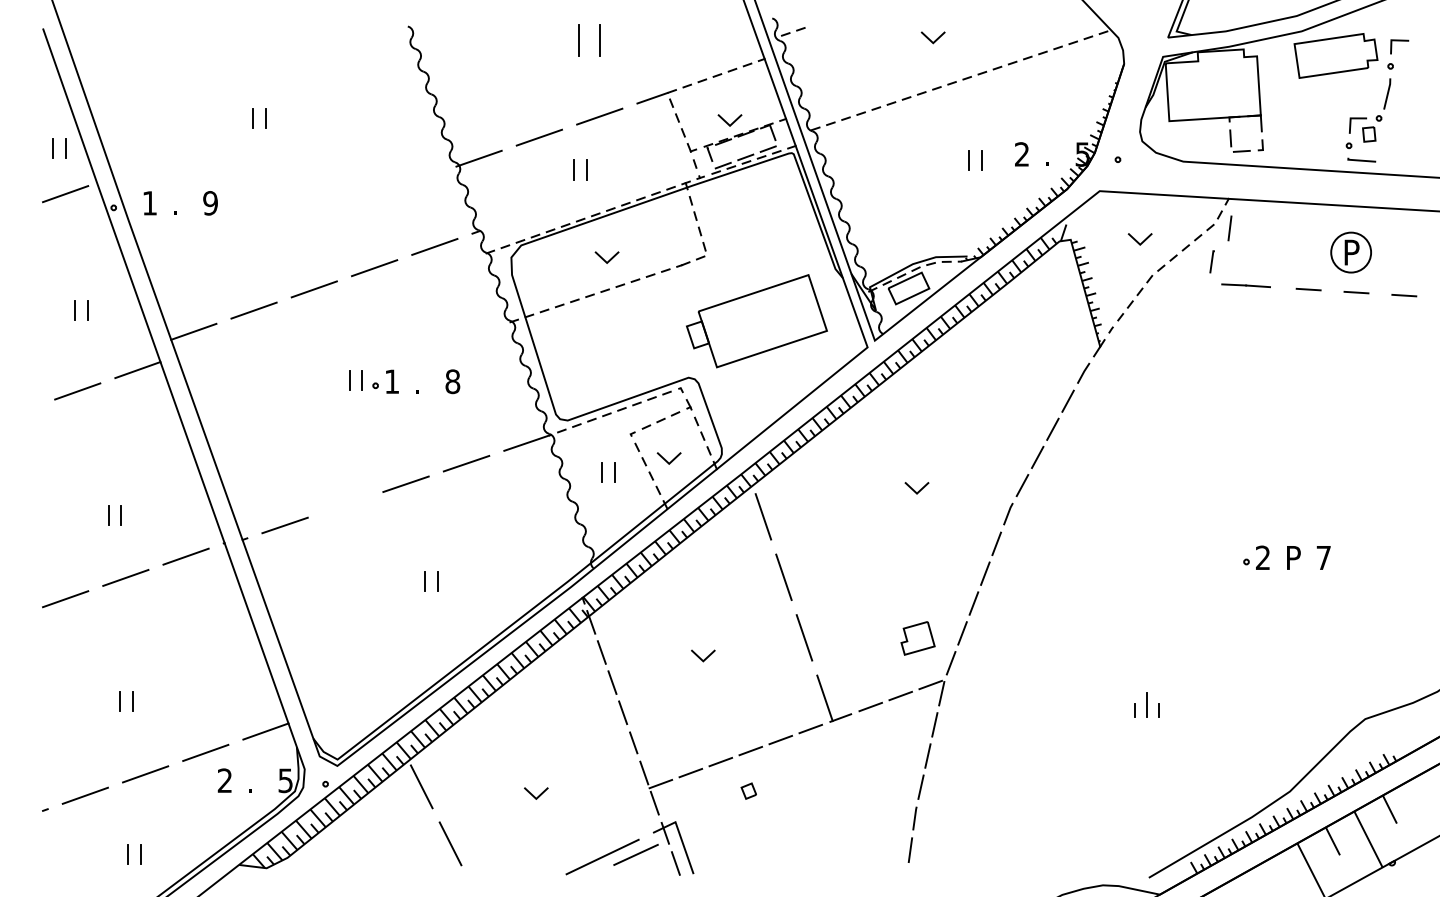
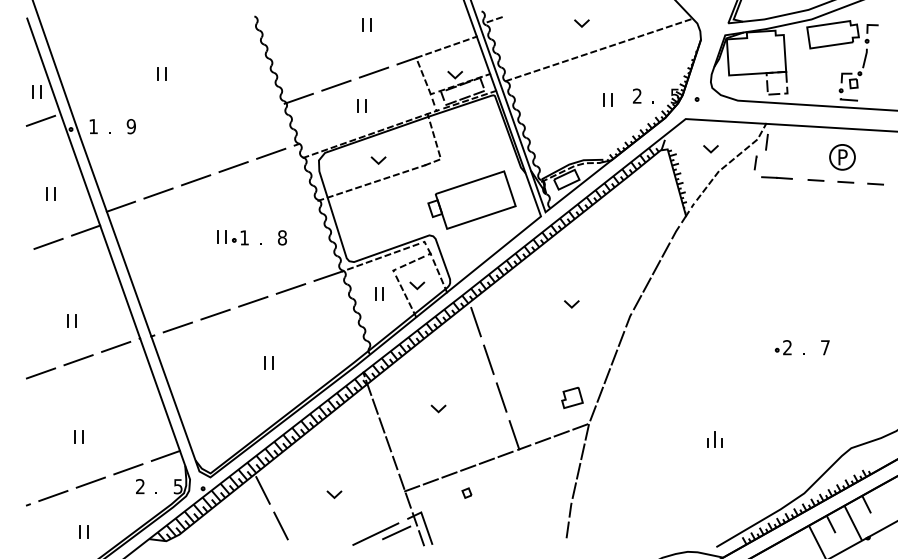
part: (587, 39) -> (366, 24), size x0.62
line: (345, 504) -> (215, 314), added
text: (1293, 557) -> (806, 347), P -> .

